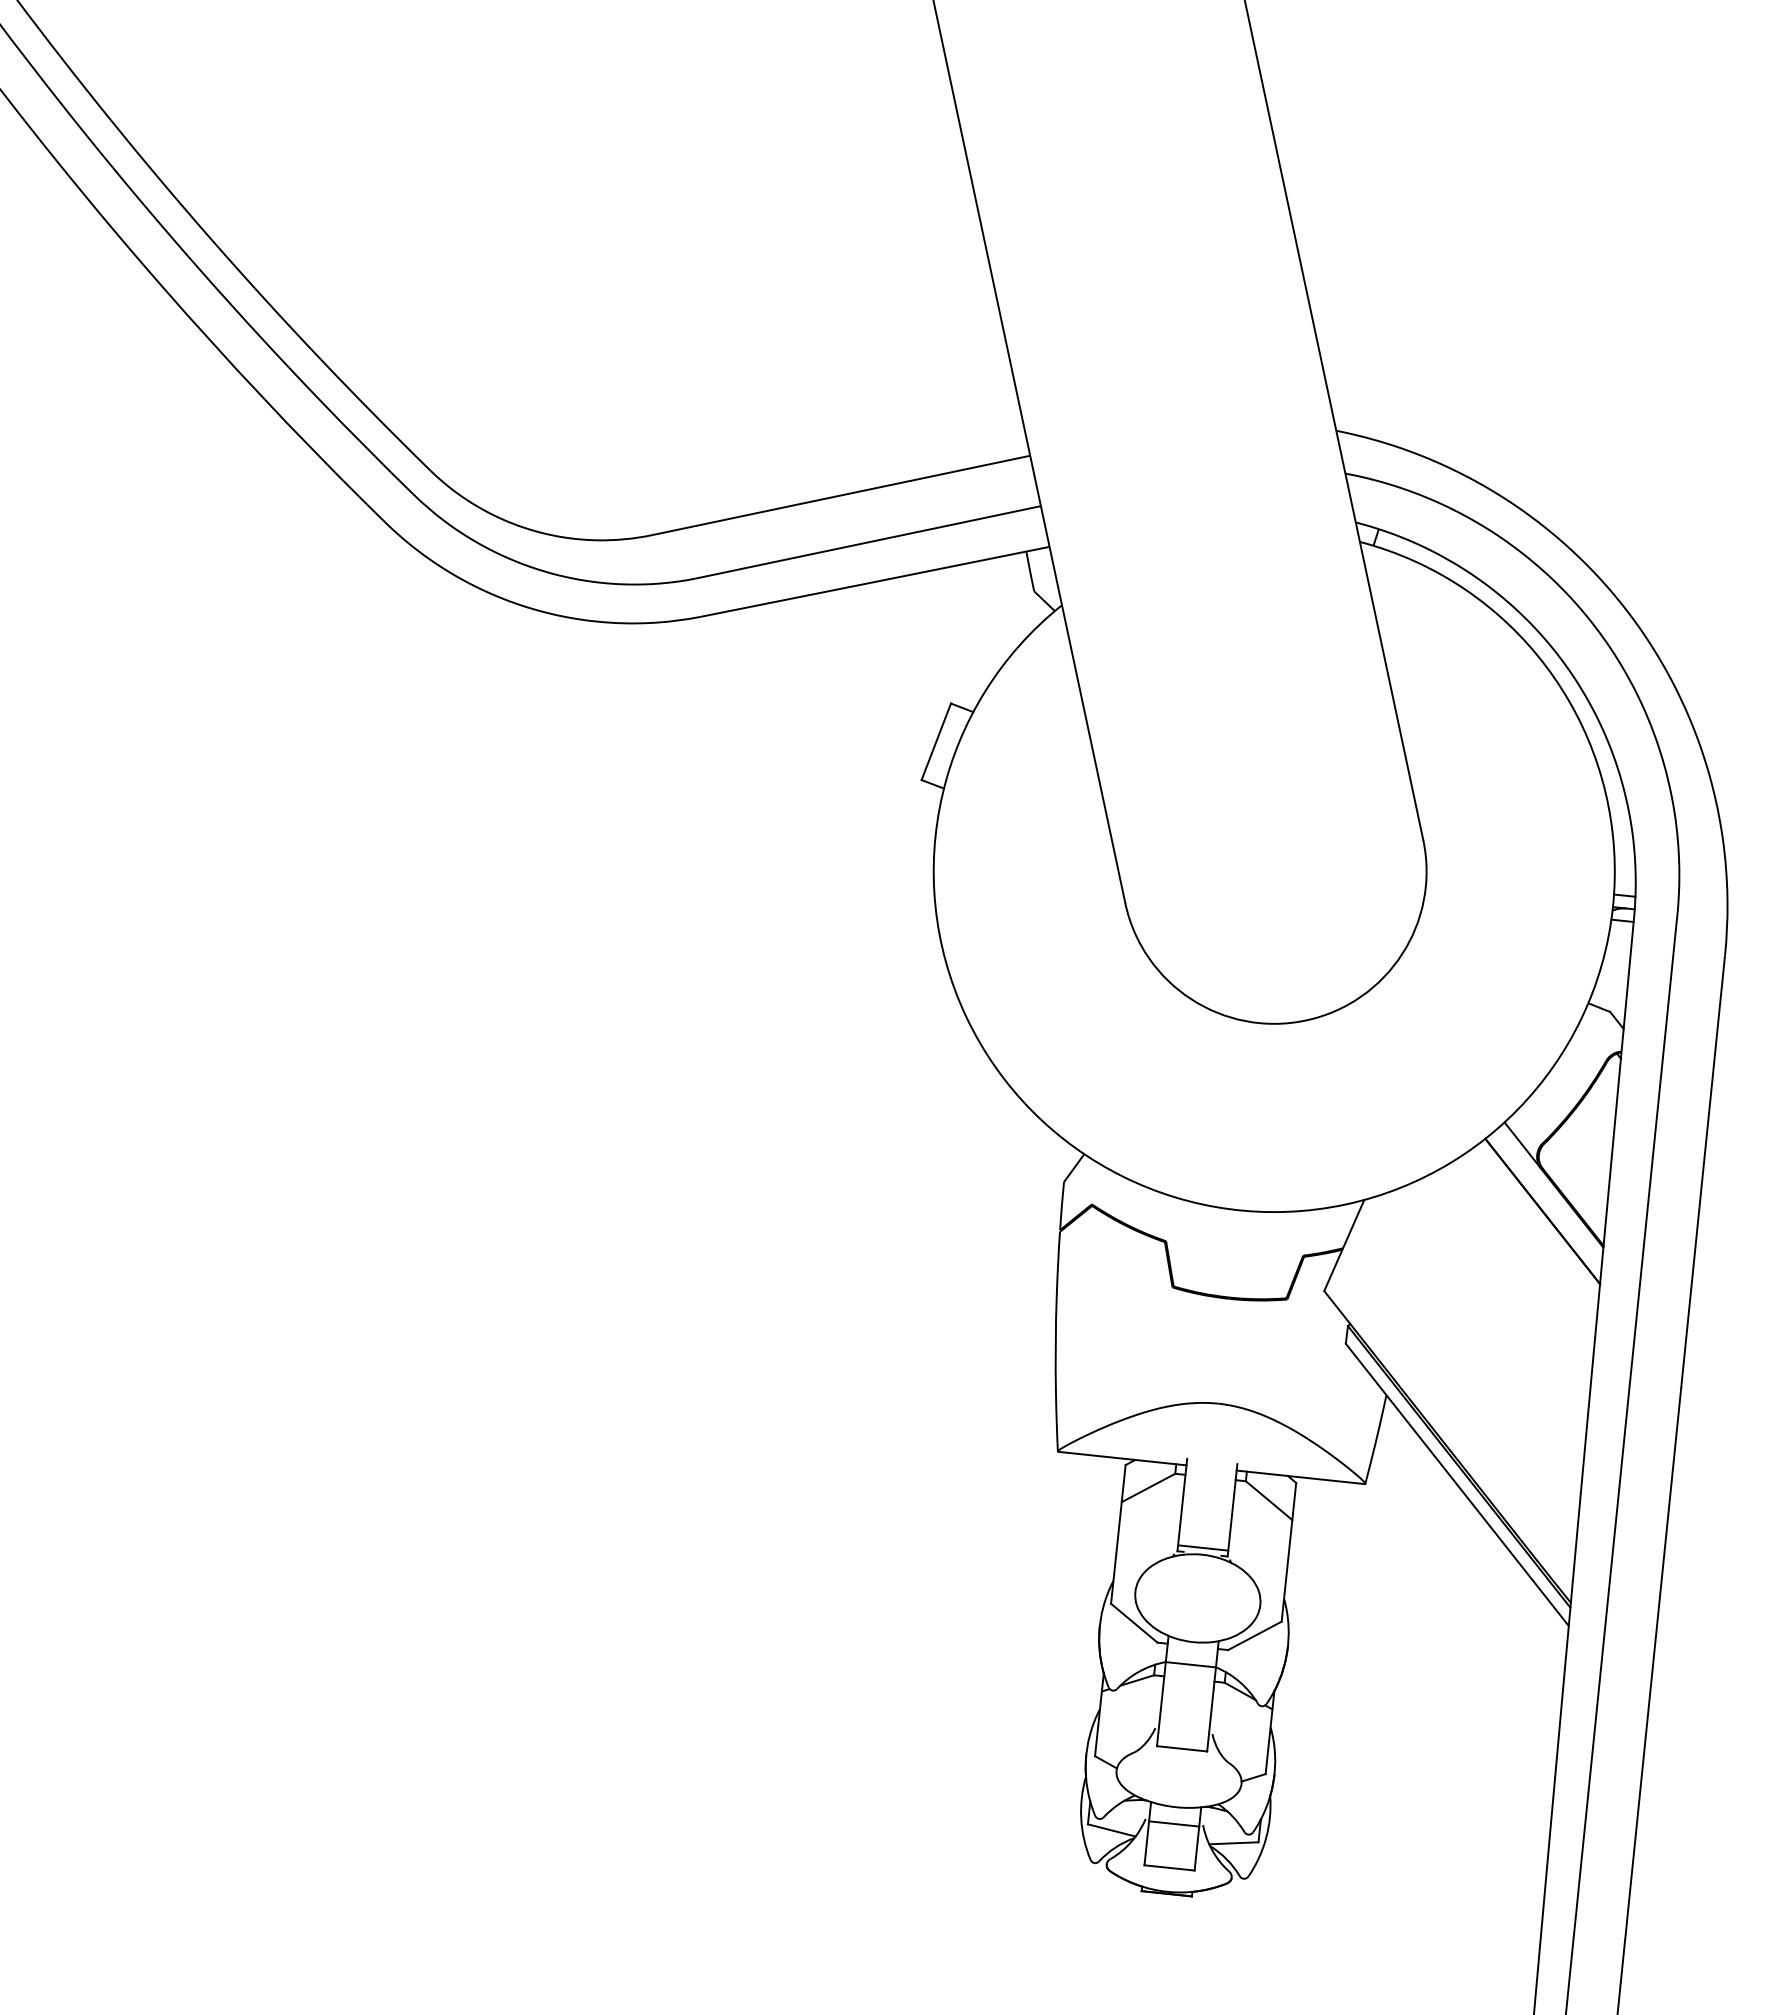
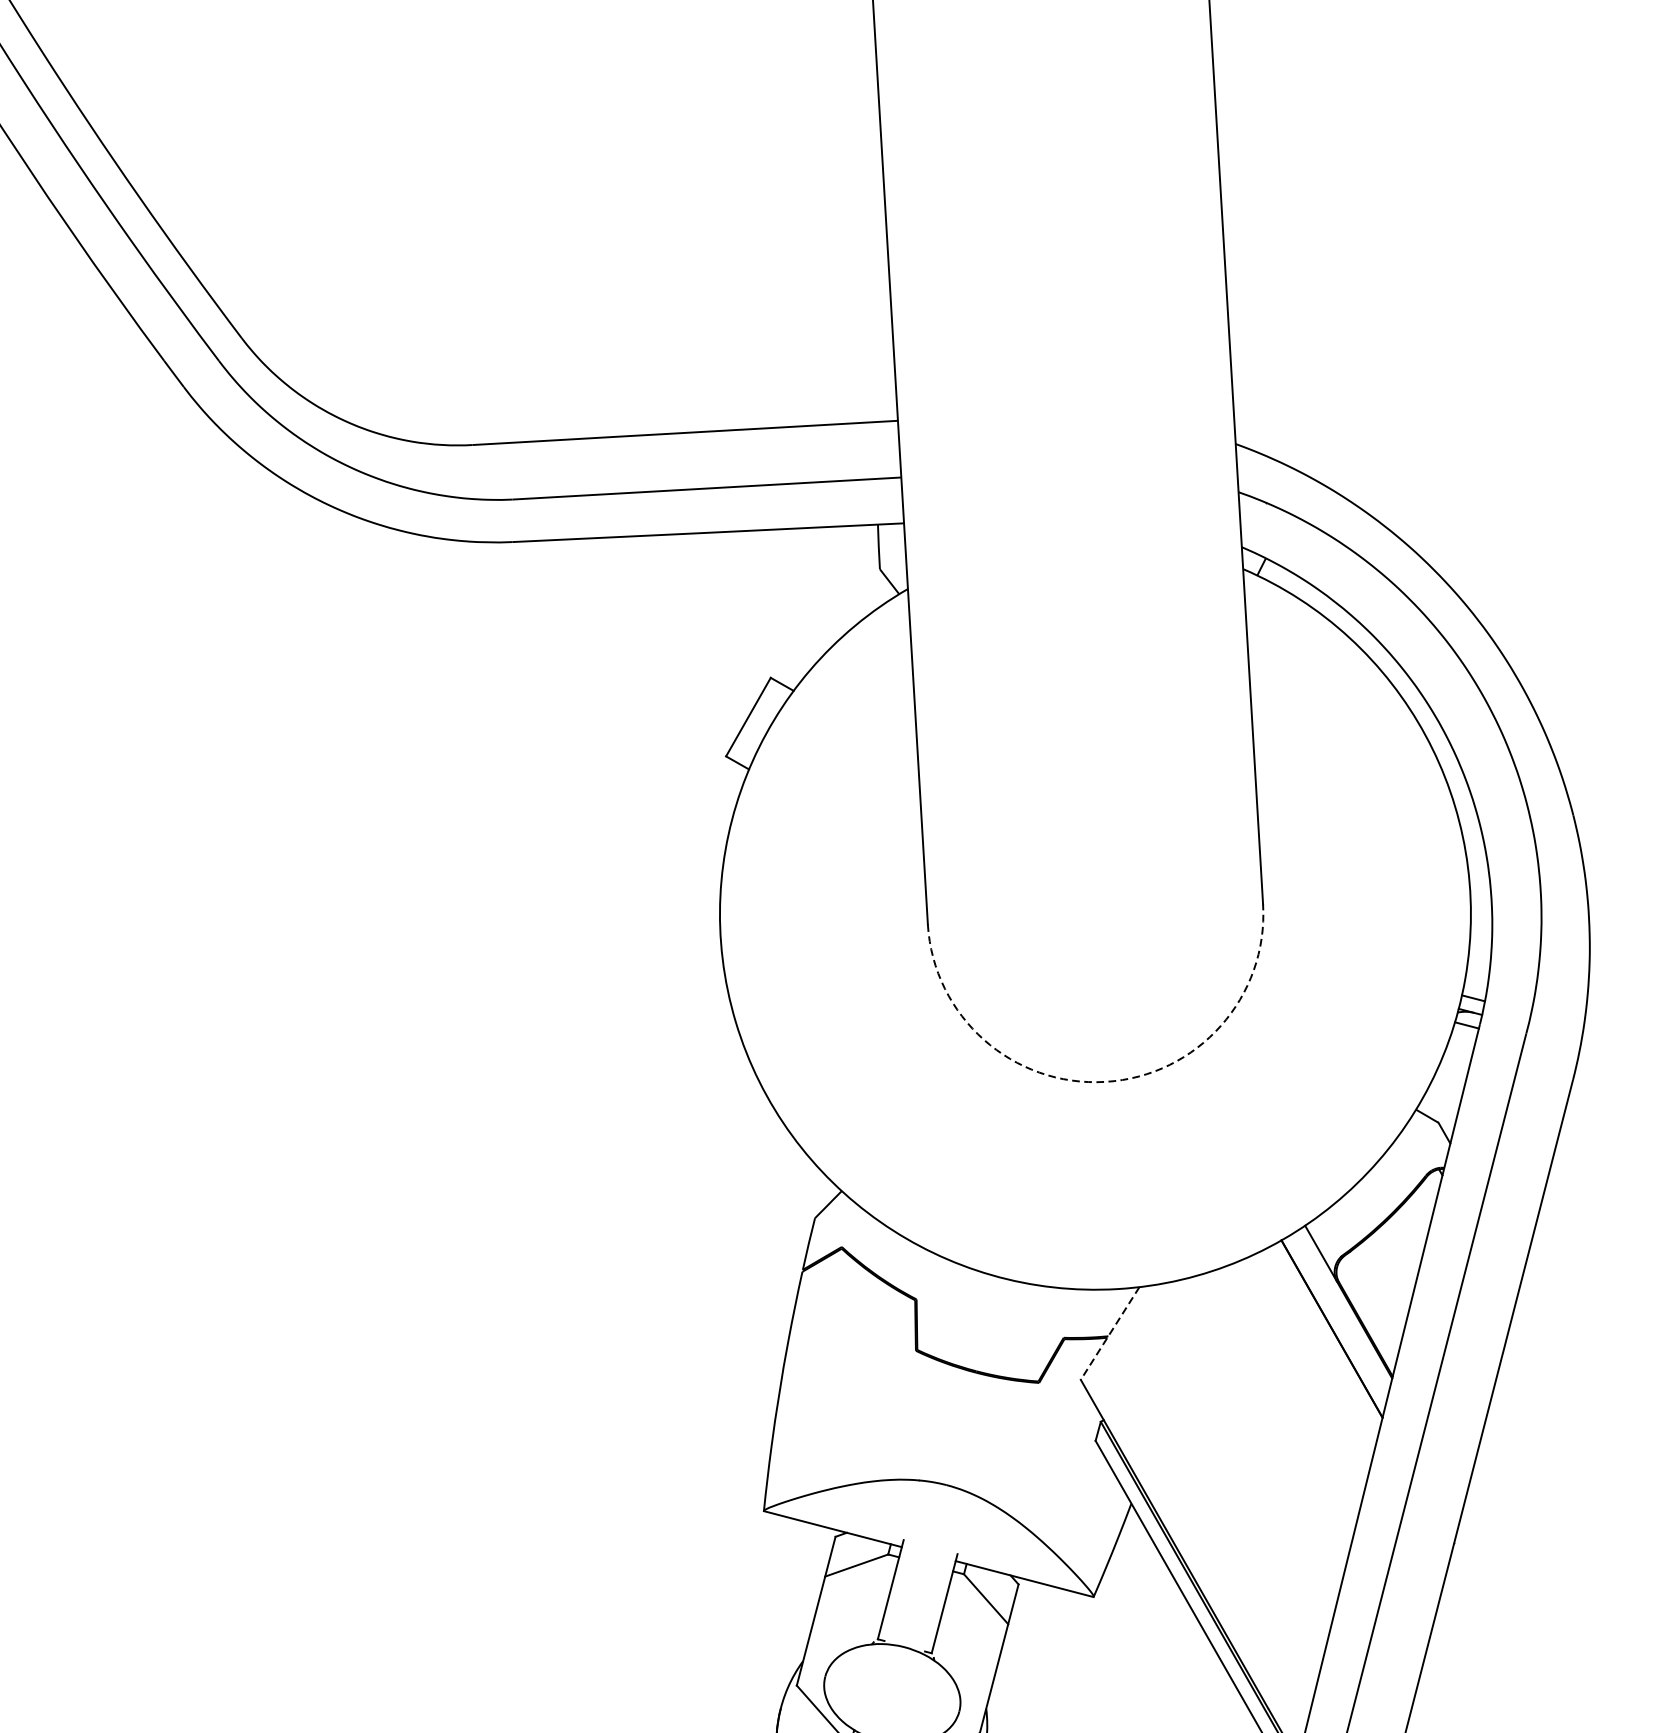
arc: (1305, 1020) -> (1104, 1081), solid -> dashed
line: (1344, 1245) -> (1110, 1333), solid -> dashed
line: (1203, 1547) -> (906, 1639), removed

